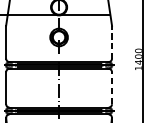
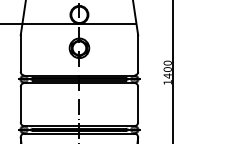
line: (112, 42) -> (138, 53), dashed -> solid
line: (112, 88) -> (138, 104), dashed -> solid

